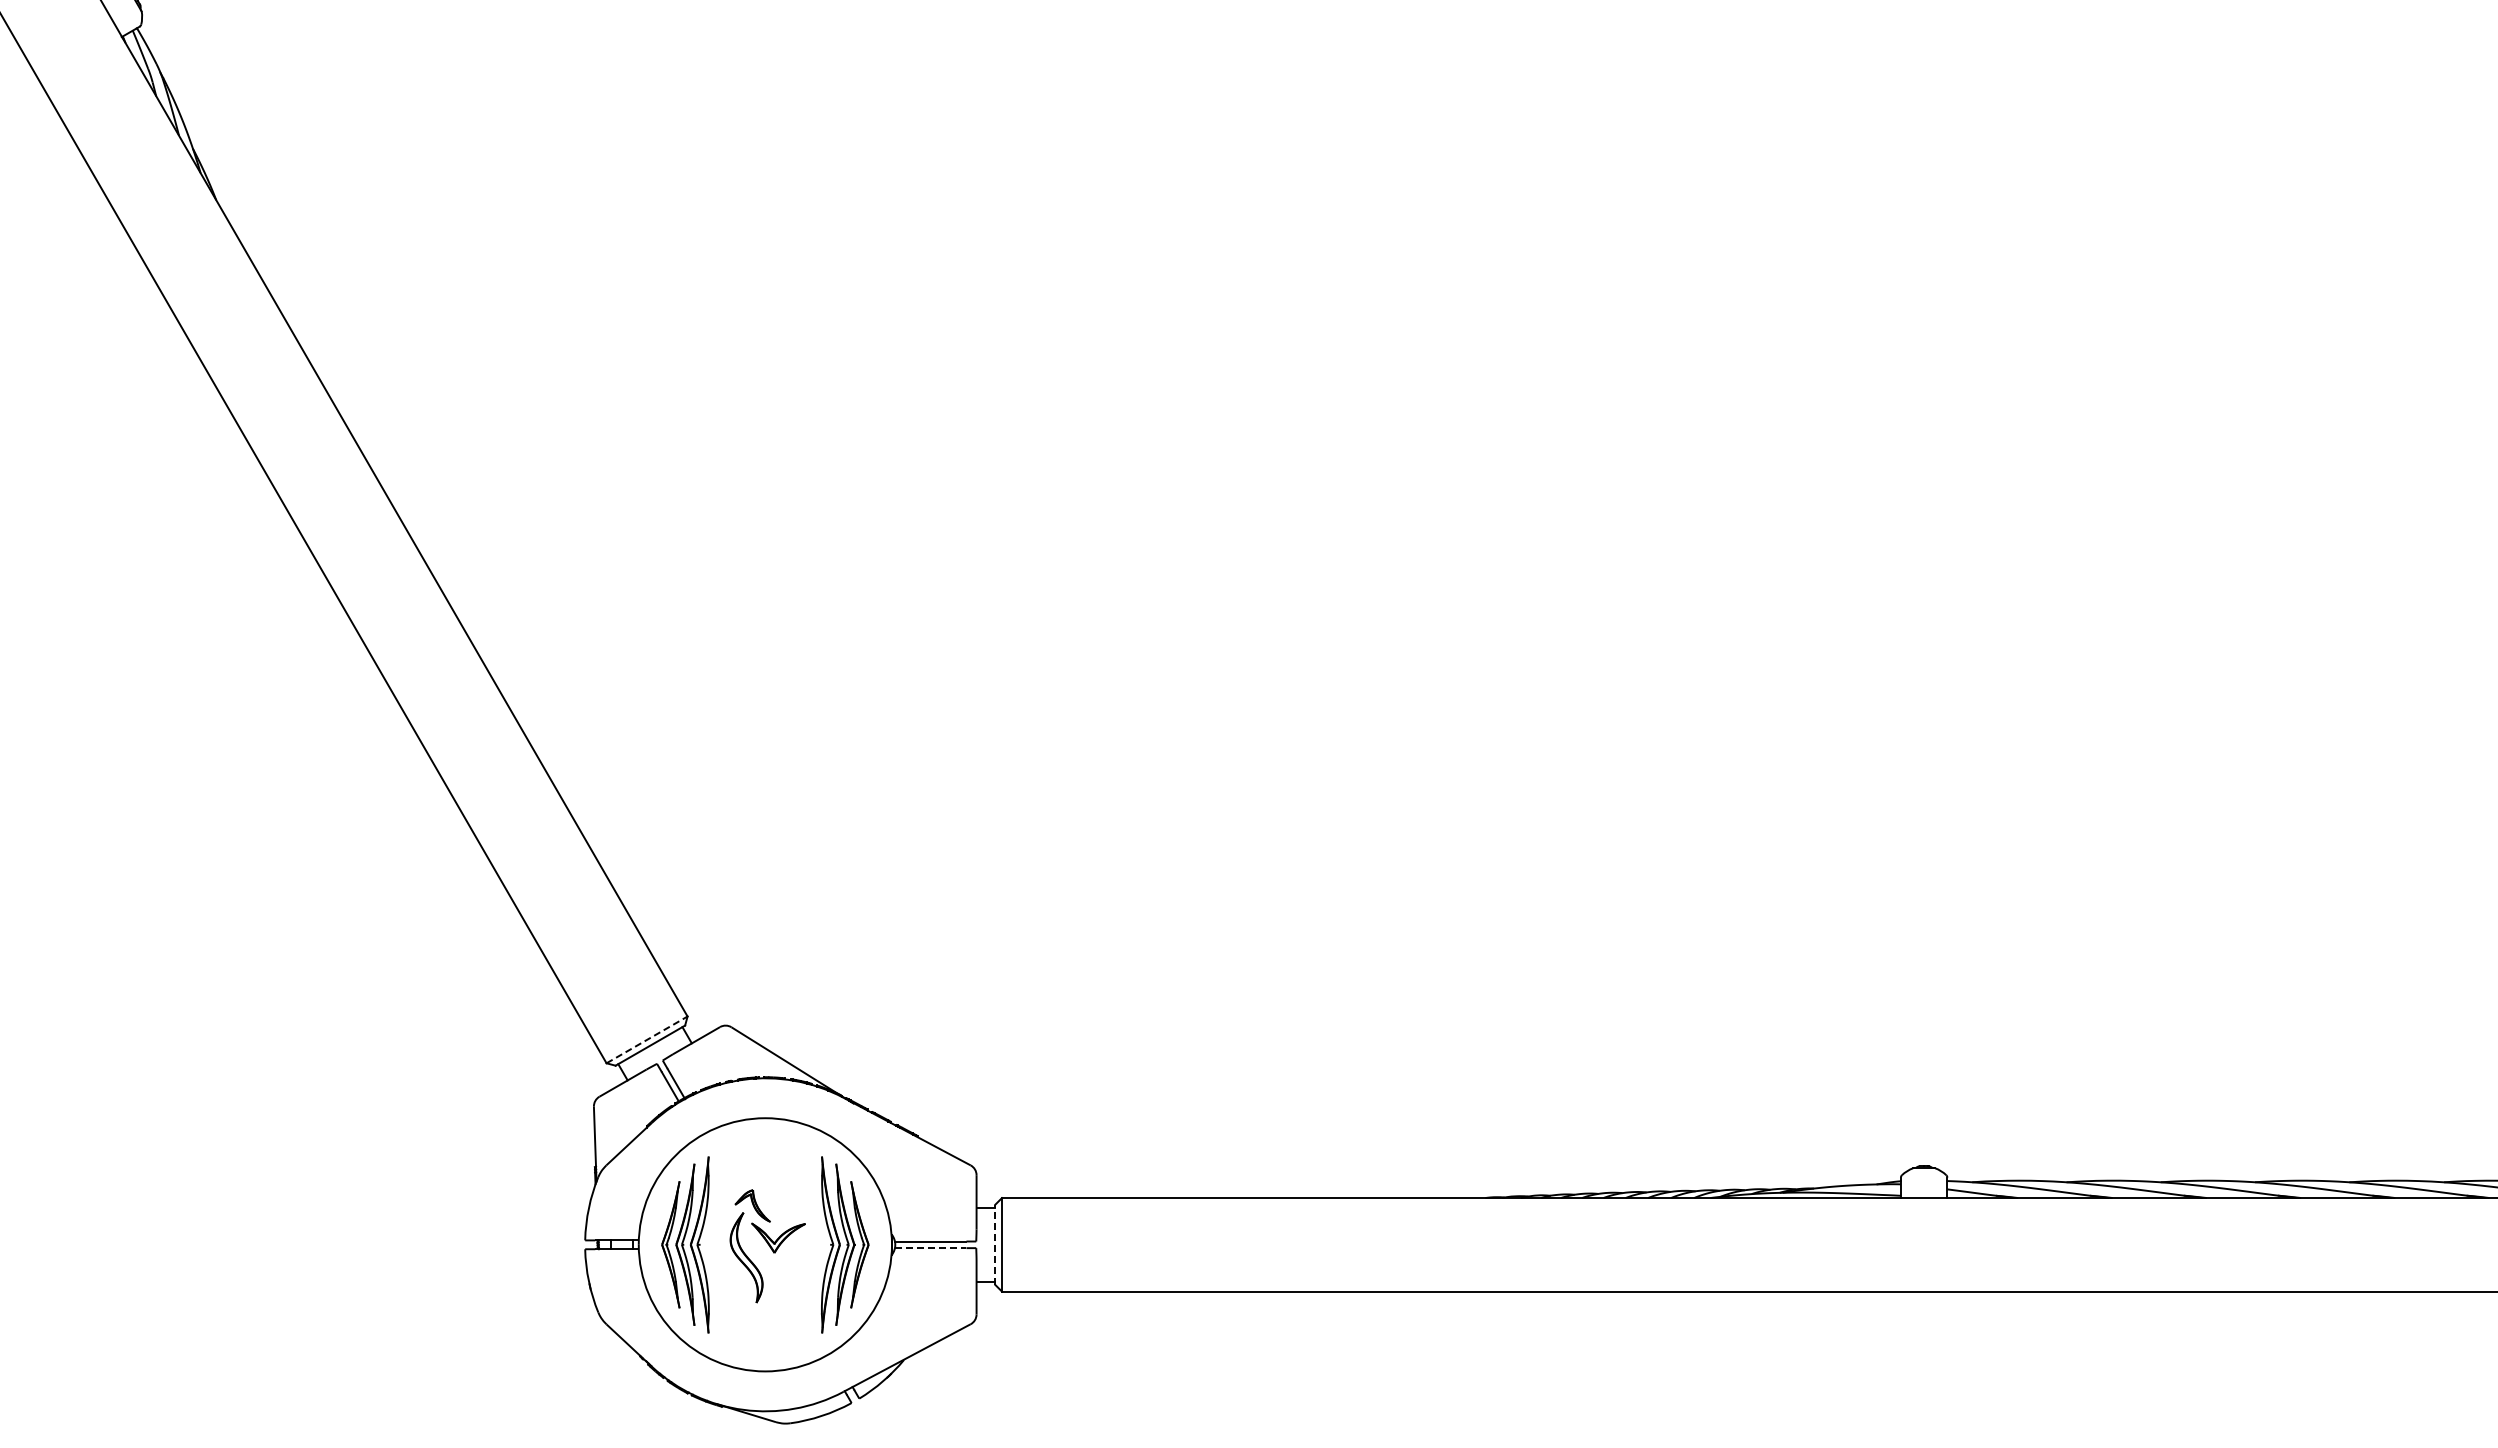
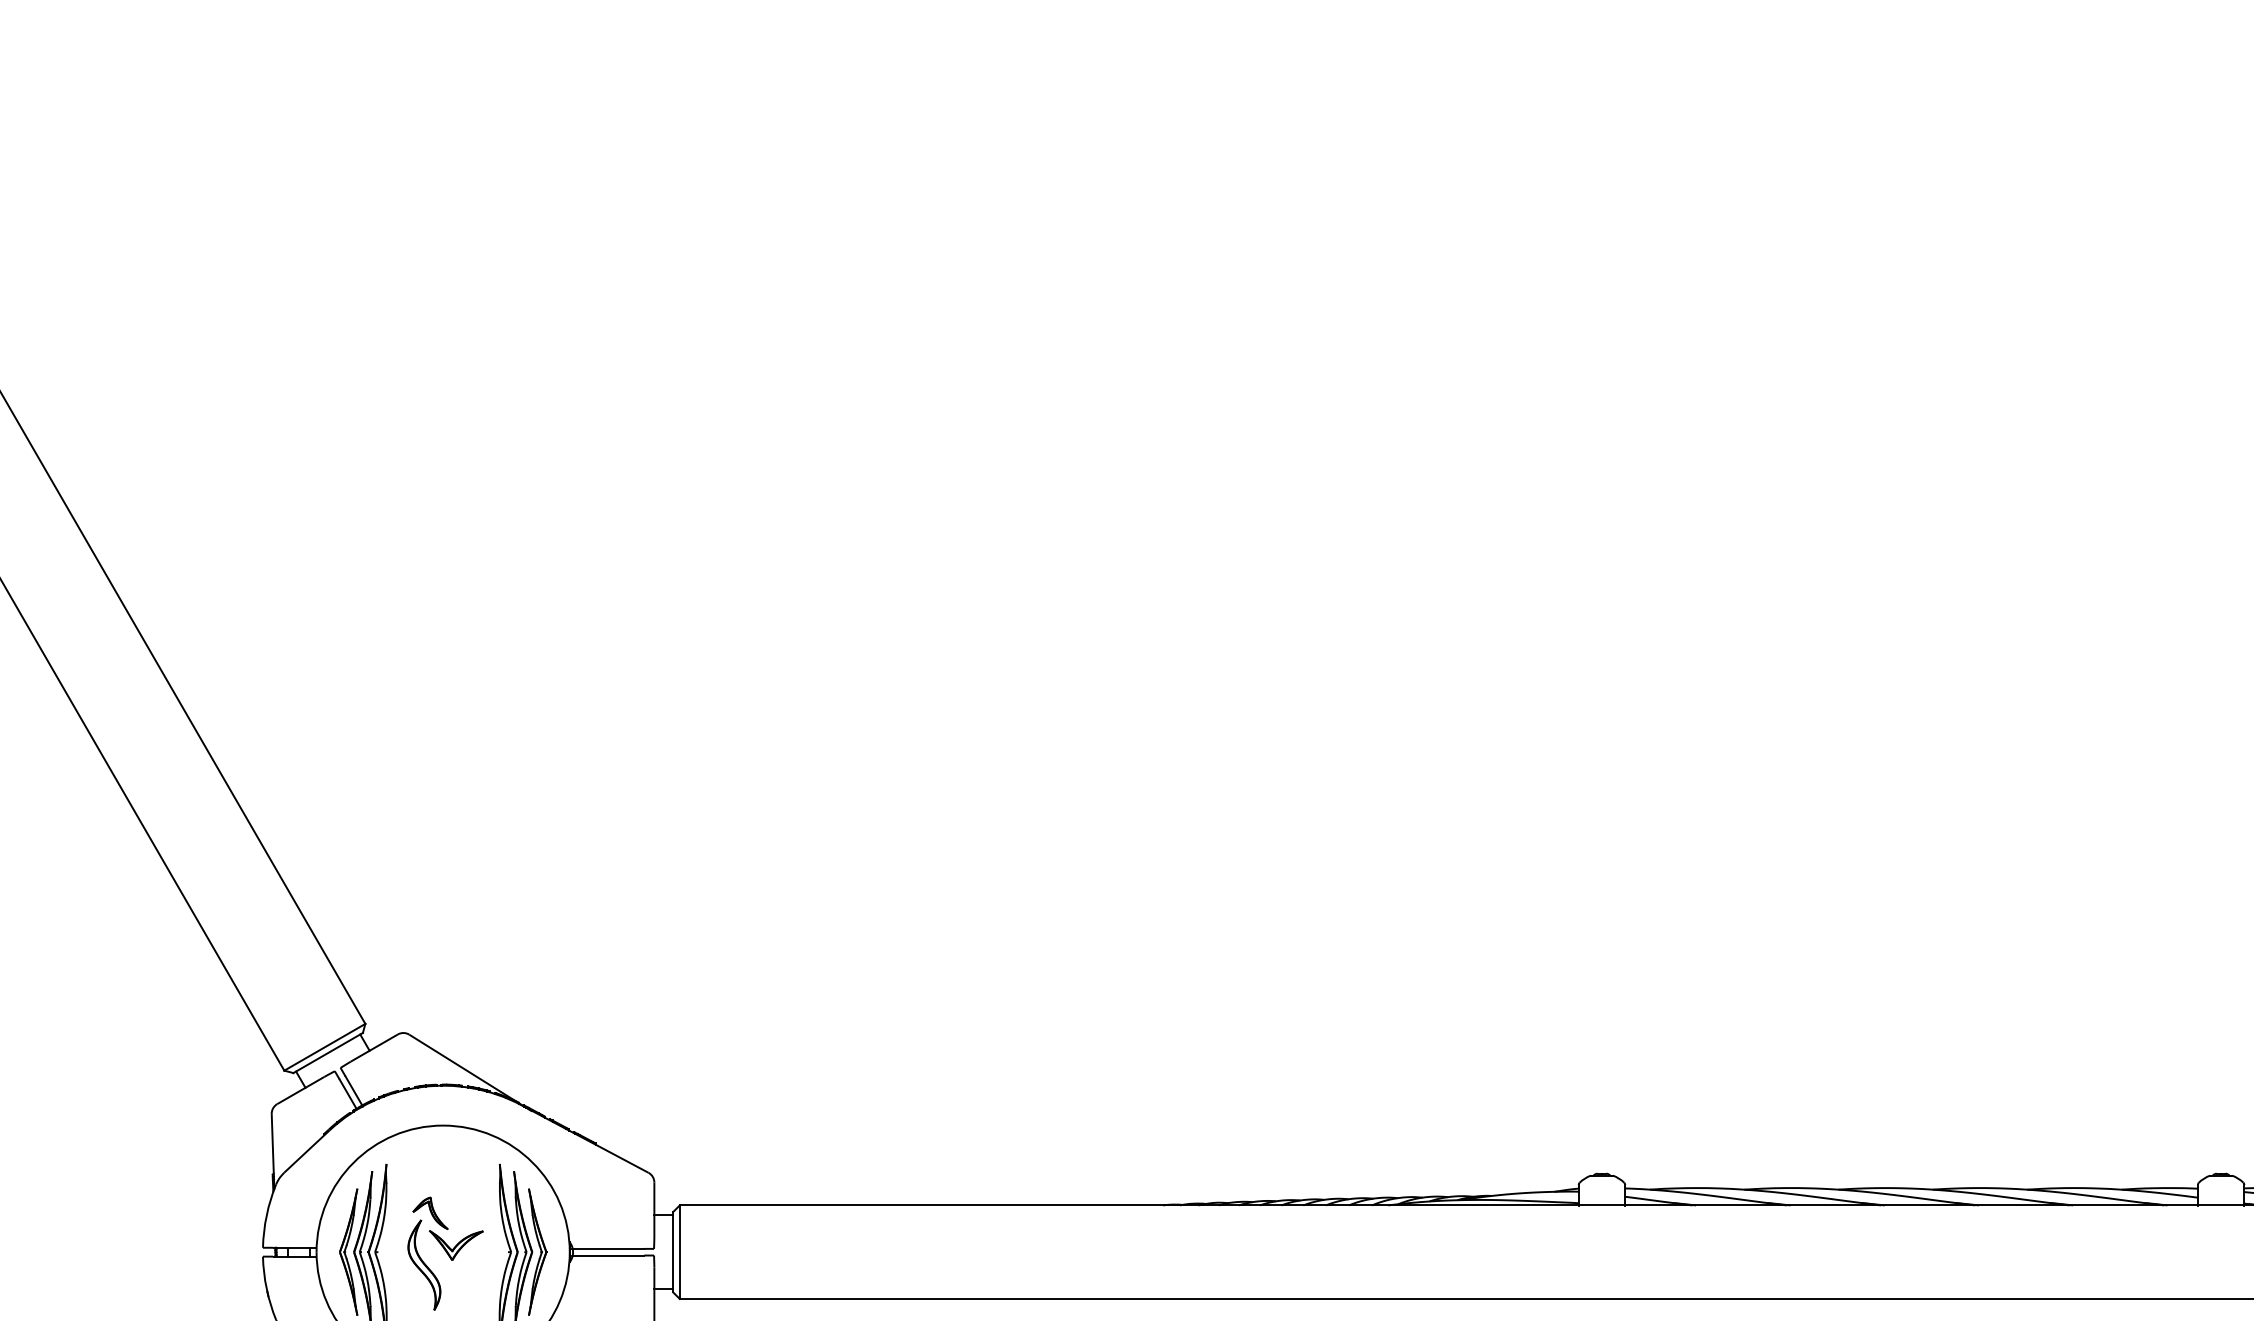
line: (647, 1039) -> (325, 1046), dashed -> solid
line: (995, 1244) -> (673, 1251), dashed -> solid
line: (930, 1248) -> (608, 1255), dashed -> solid

